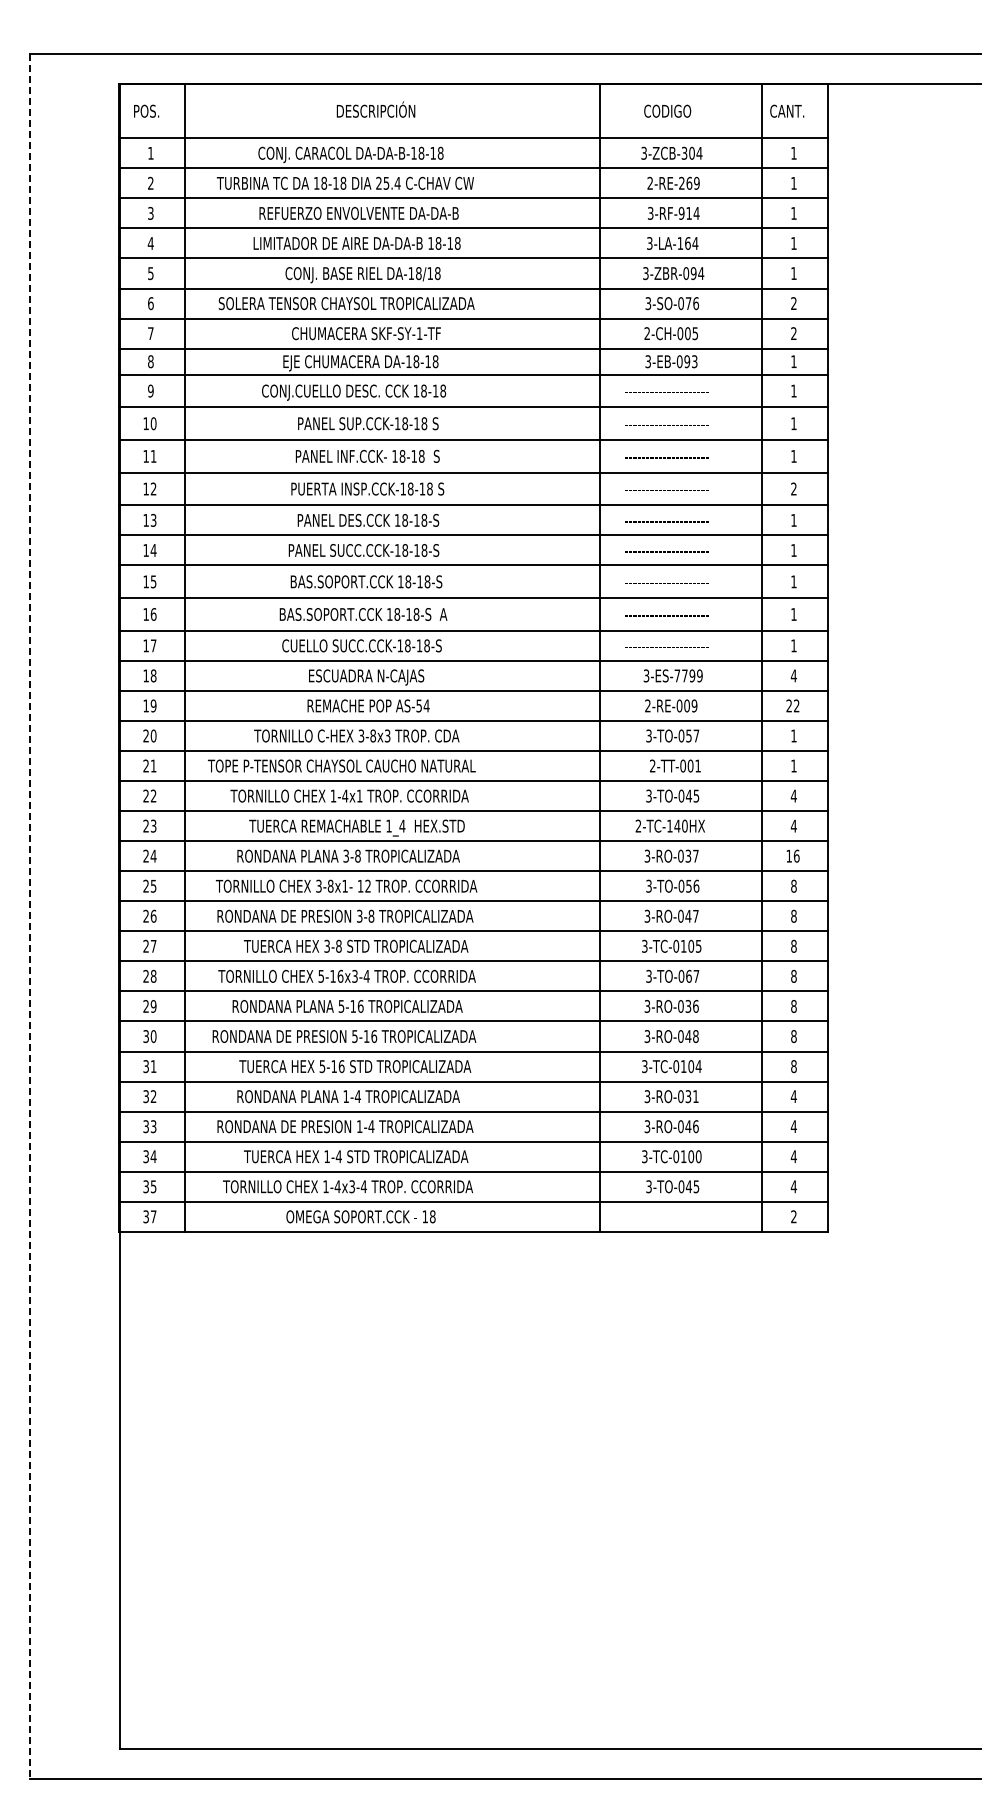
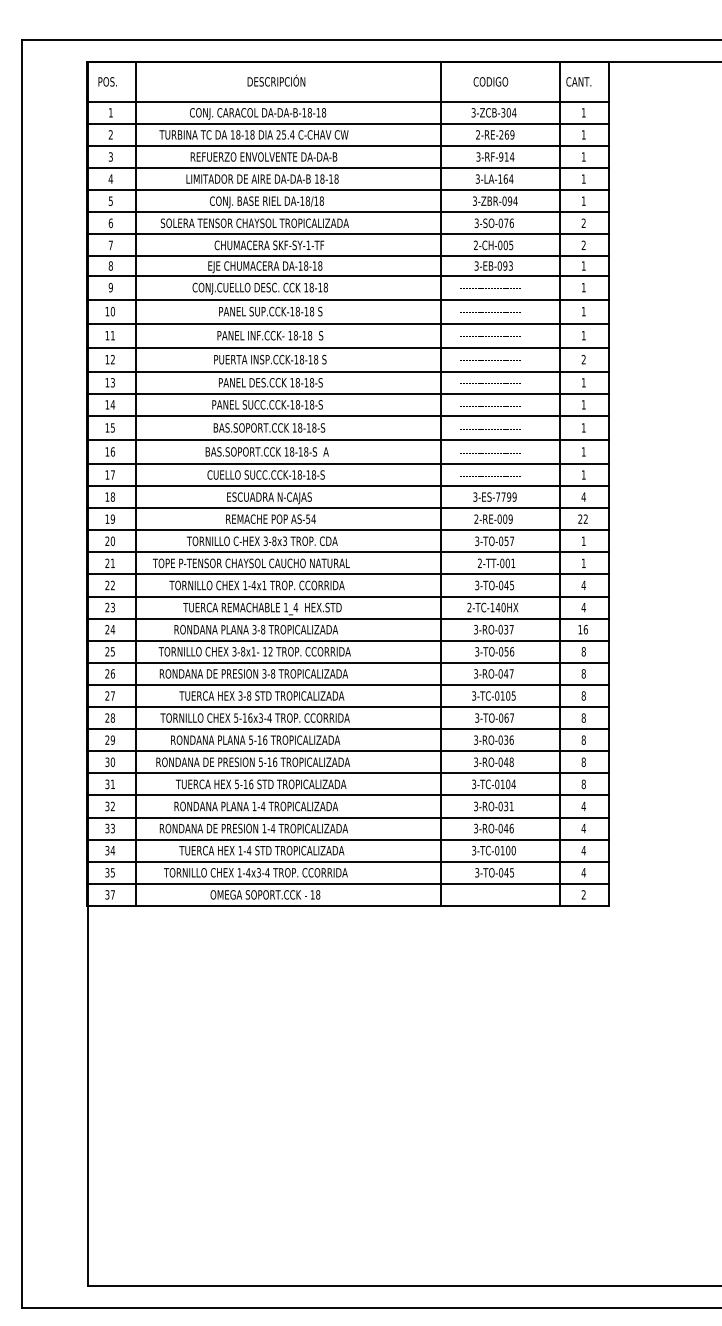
line: (29, 917) -> (21, 674), dashed -> solid

